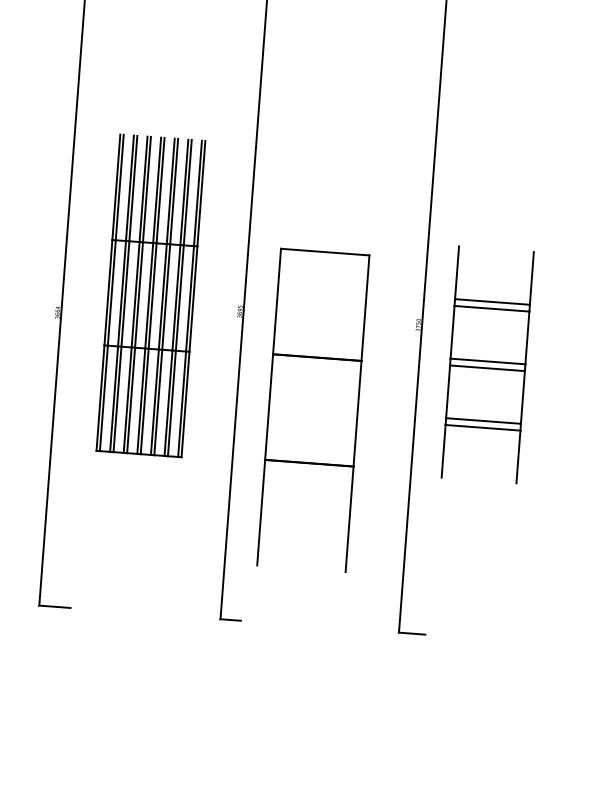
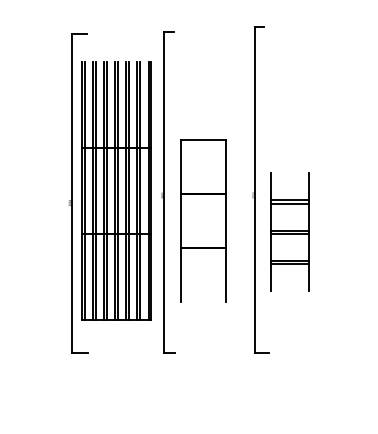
part: (150, 294) -> (116, 190), size x1.6
part: (486, 363) -> (289, 231), moved
part: (313, 409) -> (203, 220), moved

